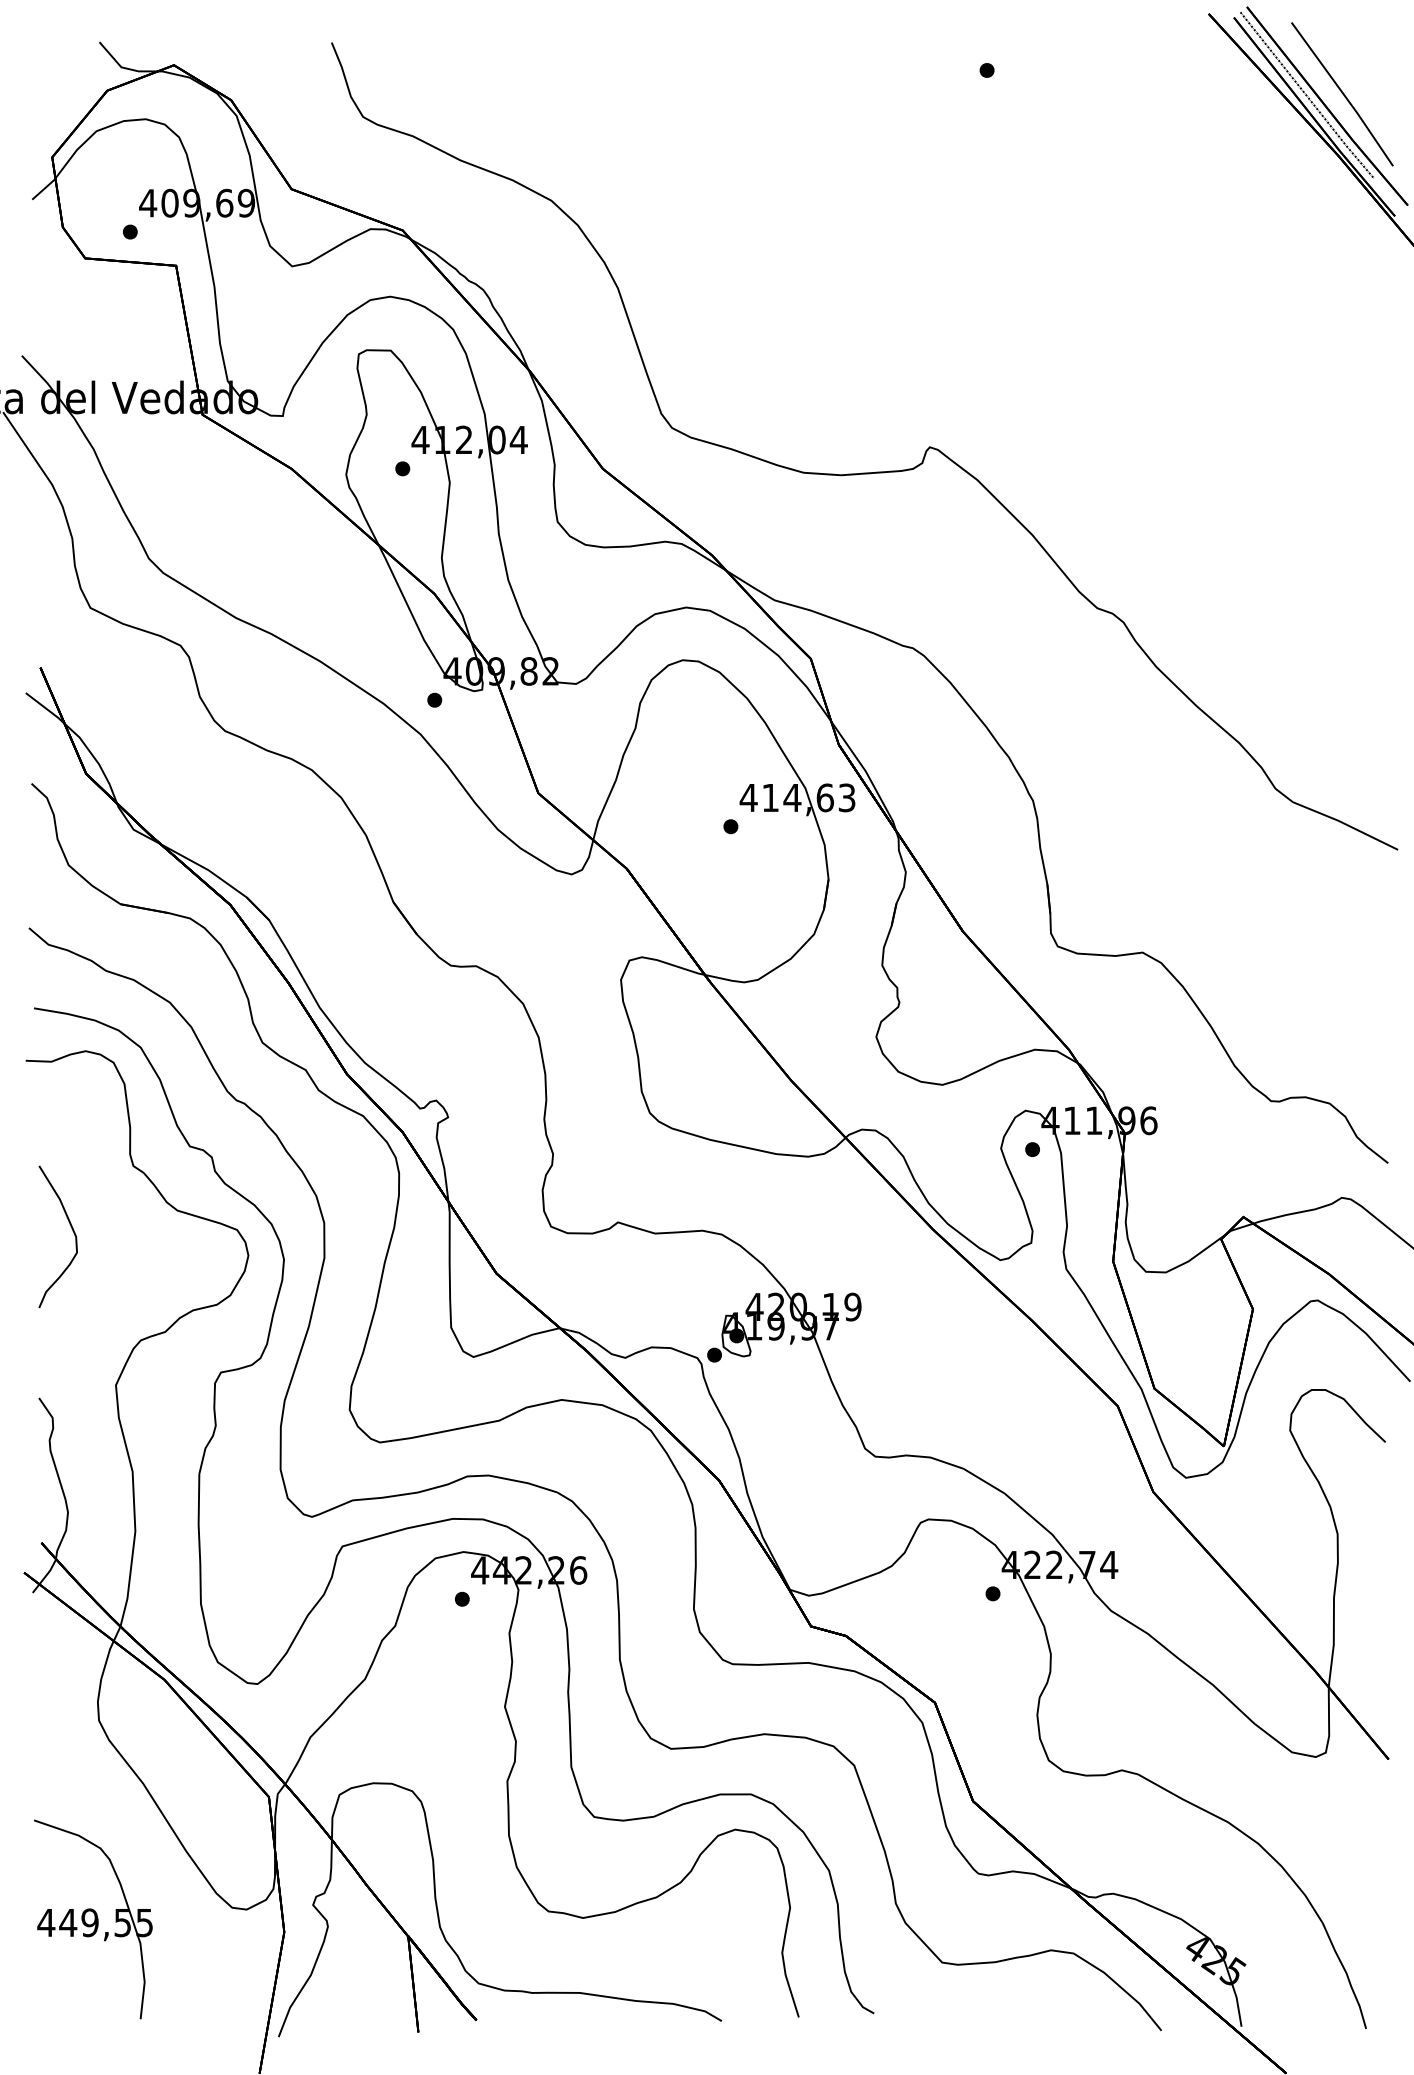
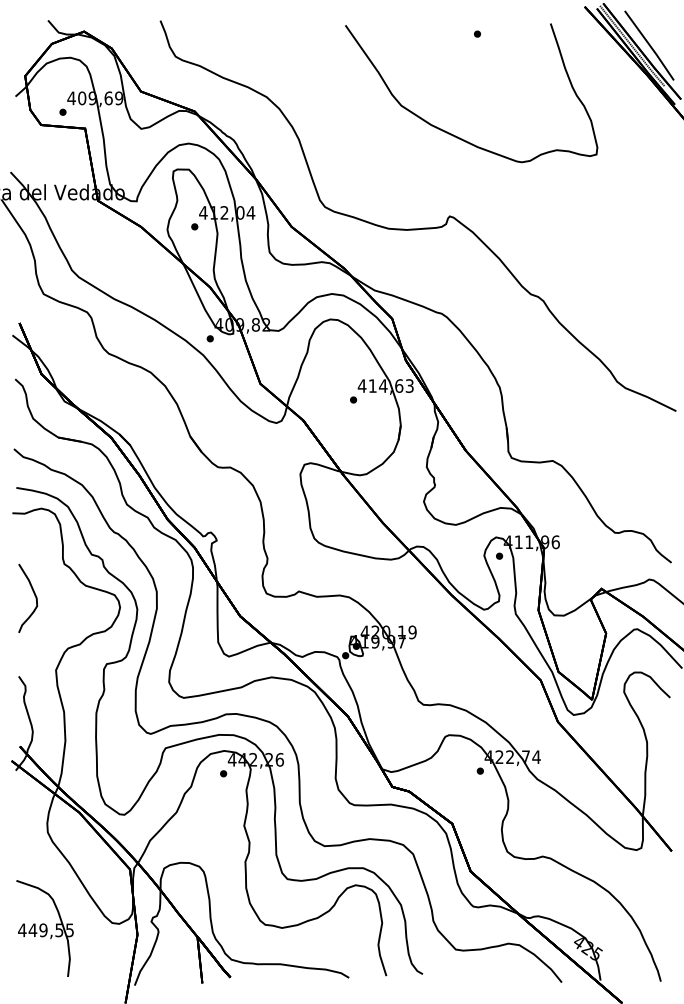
part: (933, 275) -> (451, 133), added

